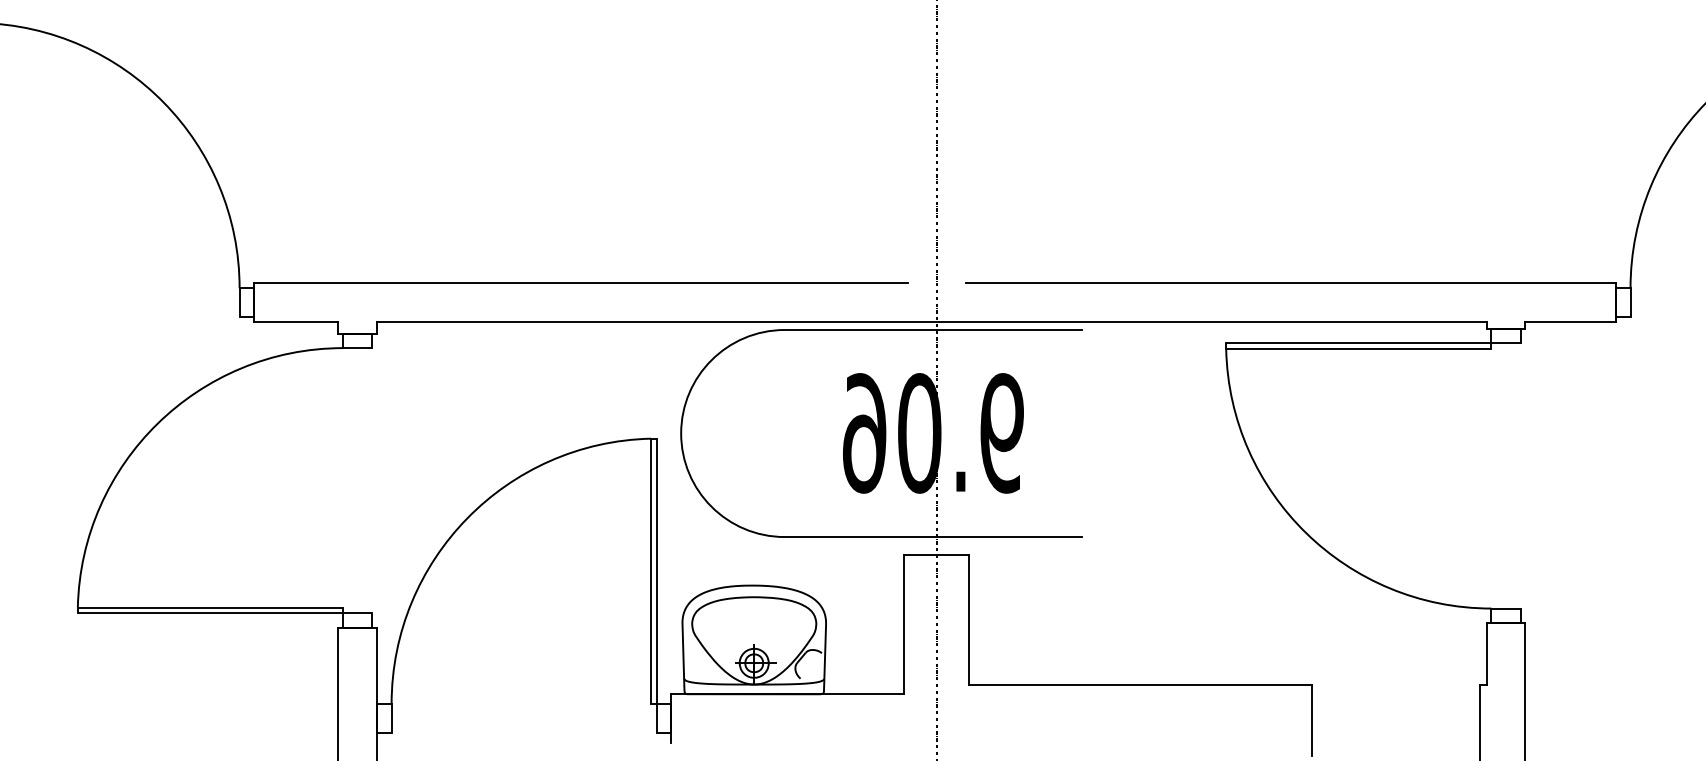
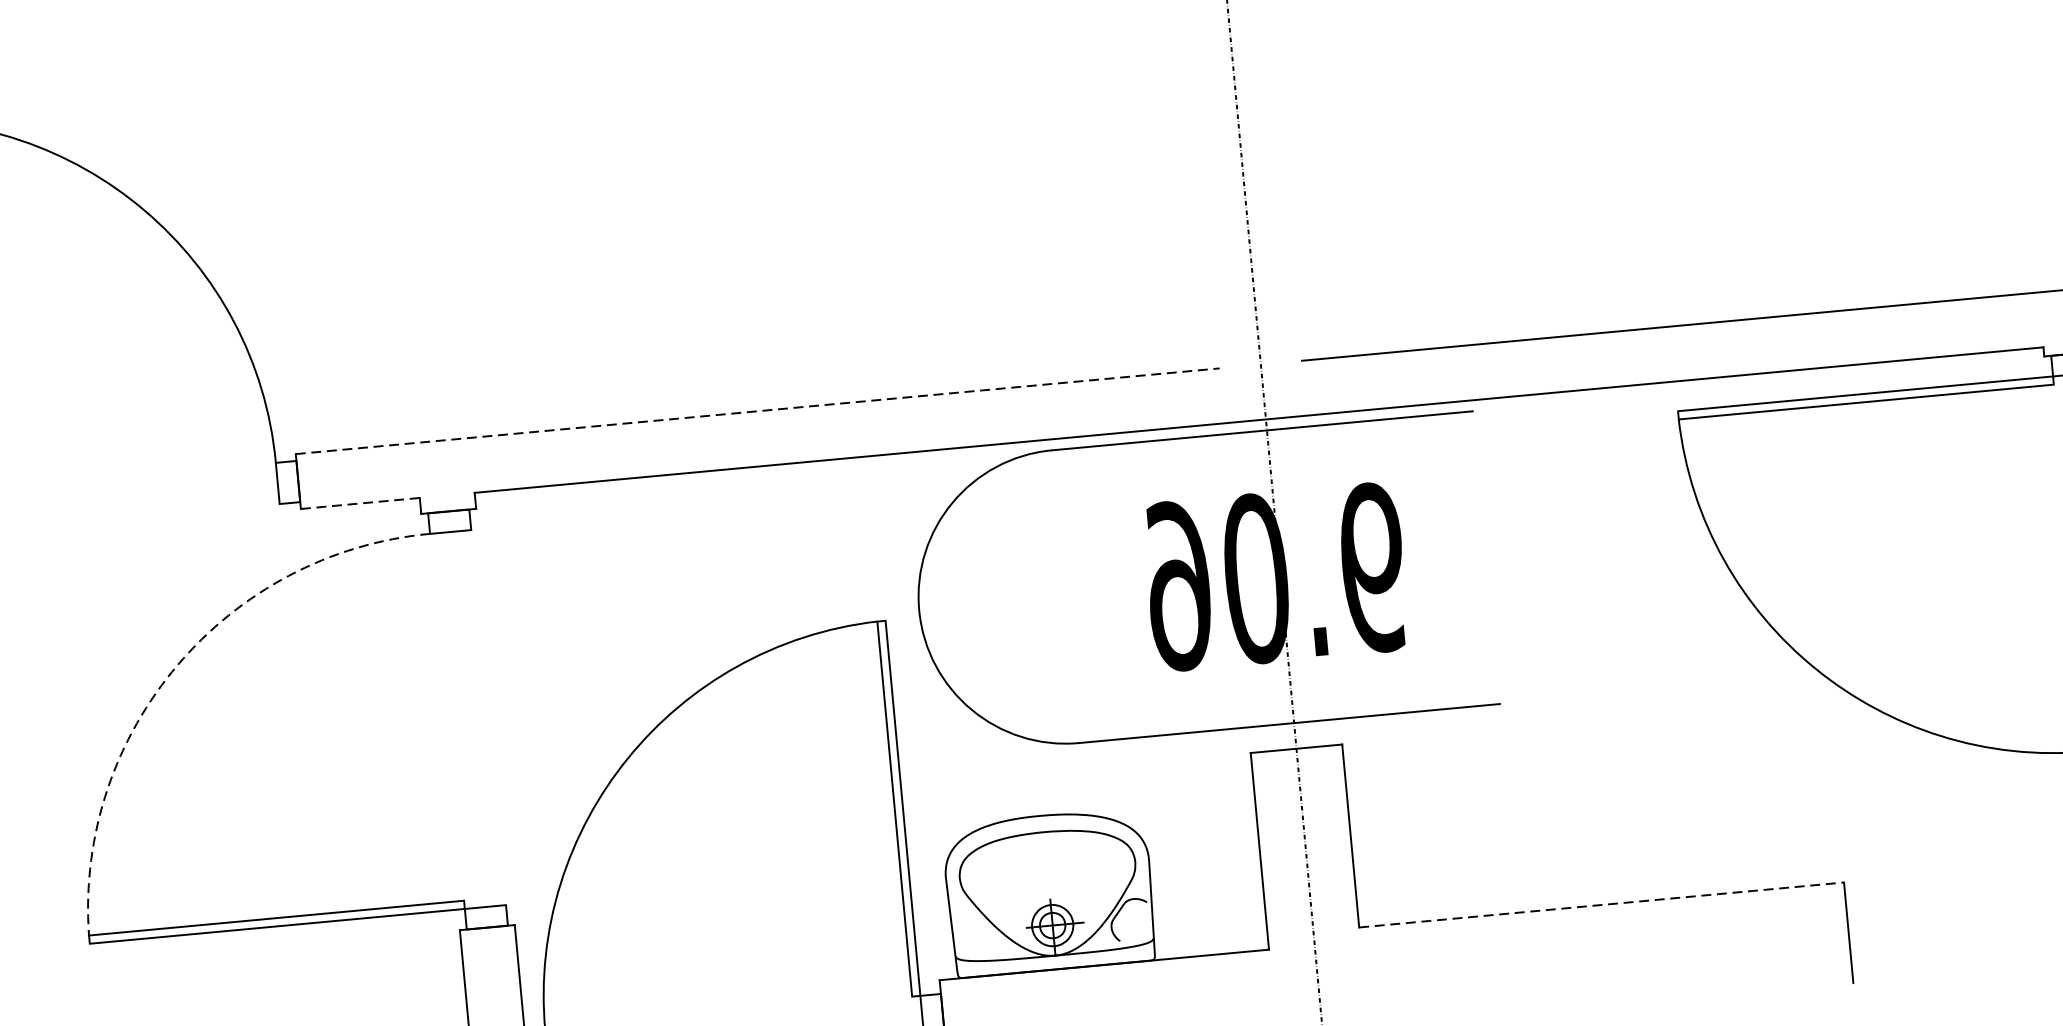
line: (580, 283) -> (757, 411), solid -> dashed
line: (296, 322) -> (360, 503), solid -> dashed
arc: (157, 423) -> (177, 664), solid -> dashed
line: (1141, 684) -> (1603, 904), solid -> dashed

